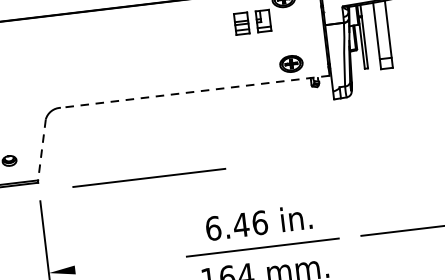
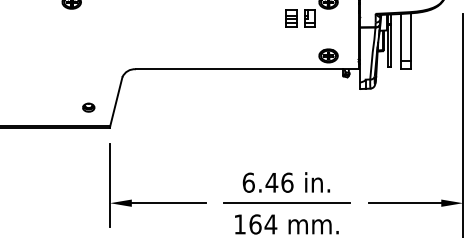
line: (194, 92) -> (246, 69), dashed -> solid
line: (42, 150) -> (116, 102), dashed -> solid
line: (148, 177) -> (200, 134), removed
line: (111, 266) -> (161, 203), added

